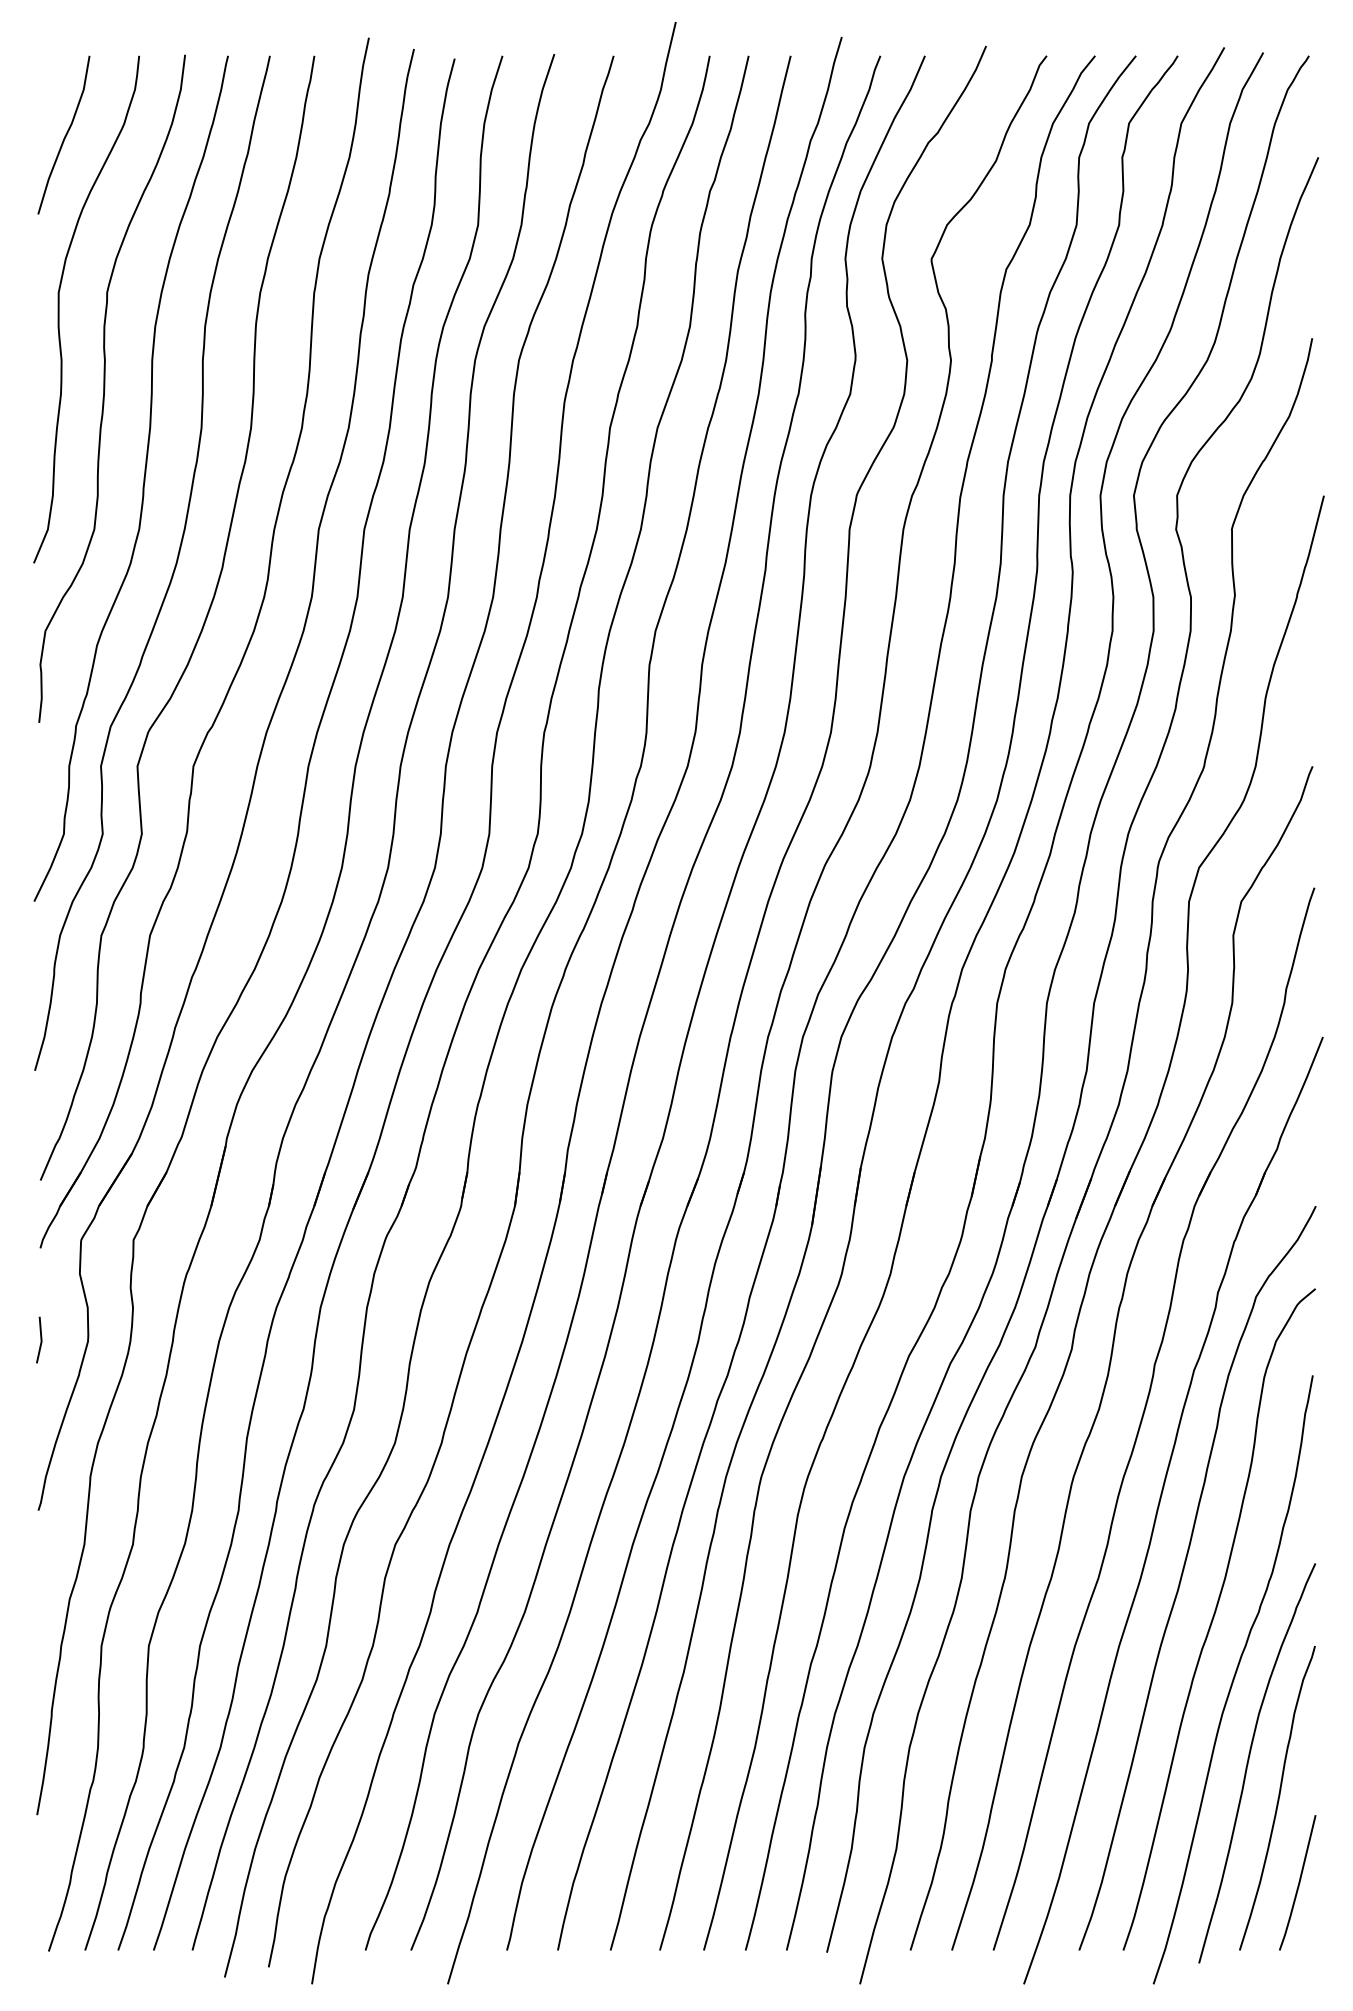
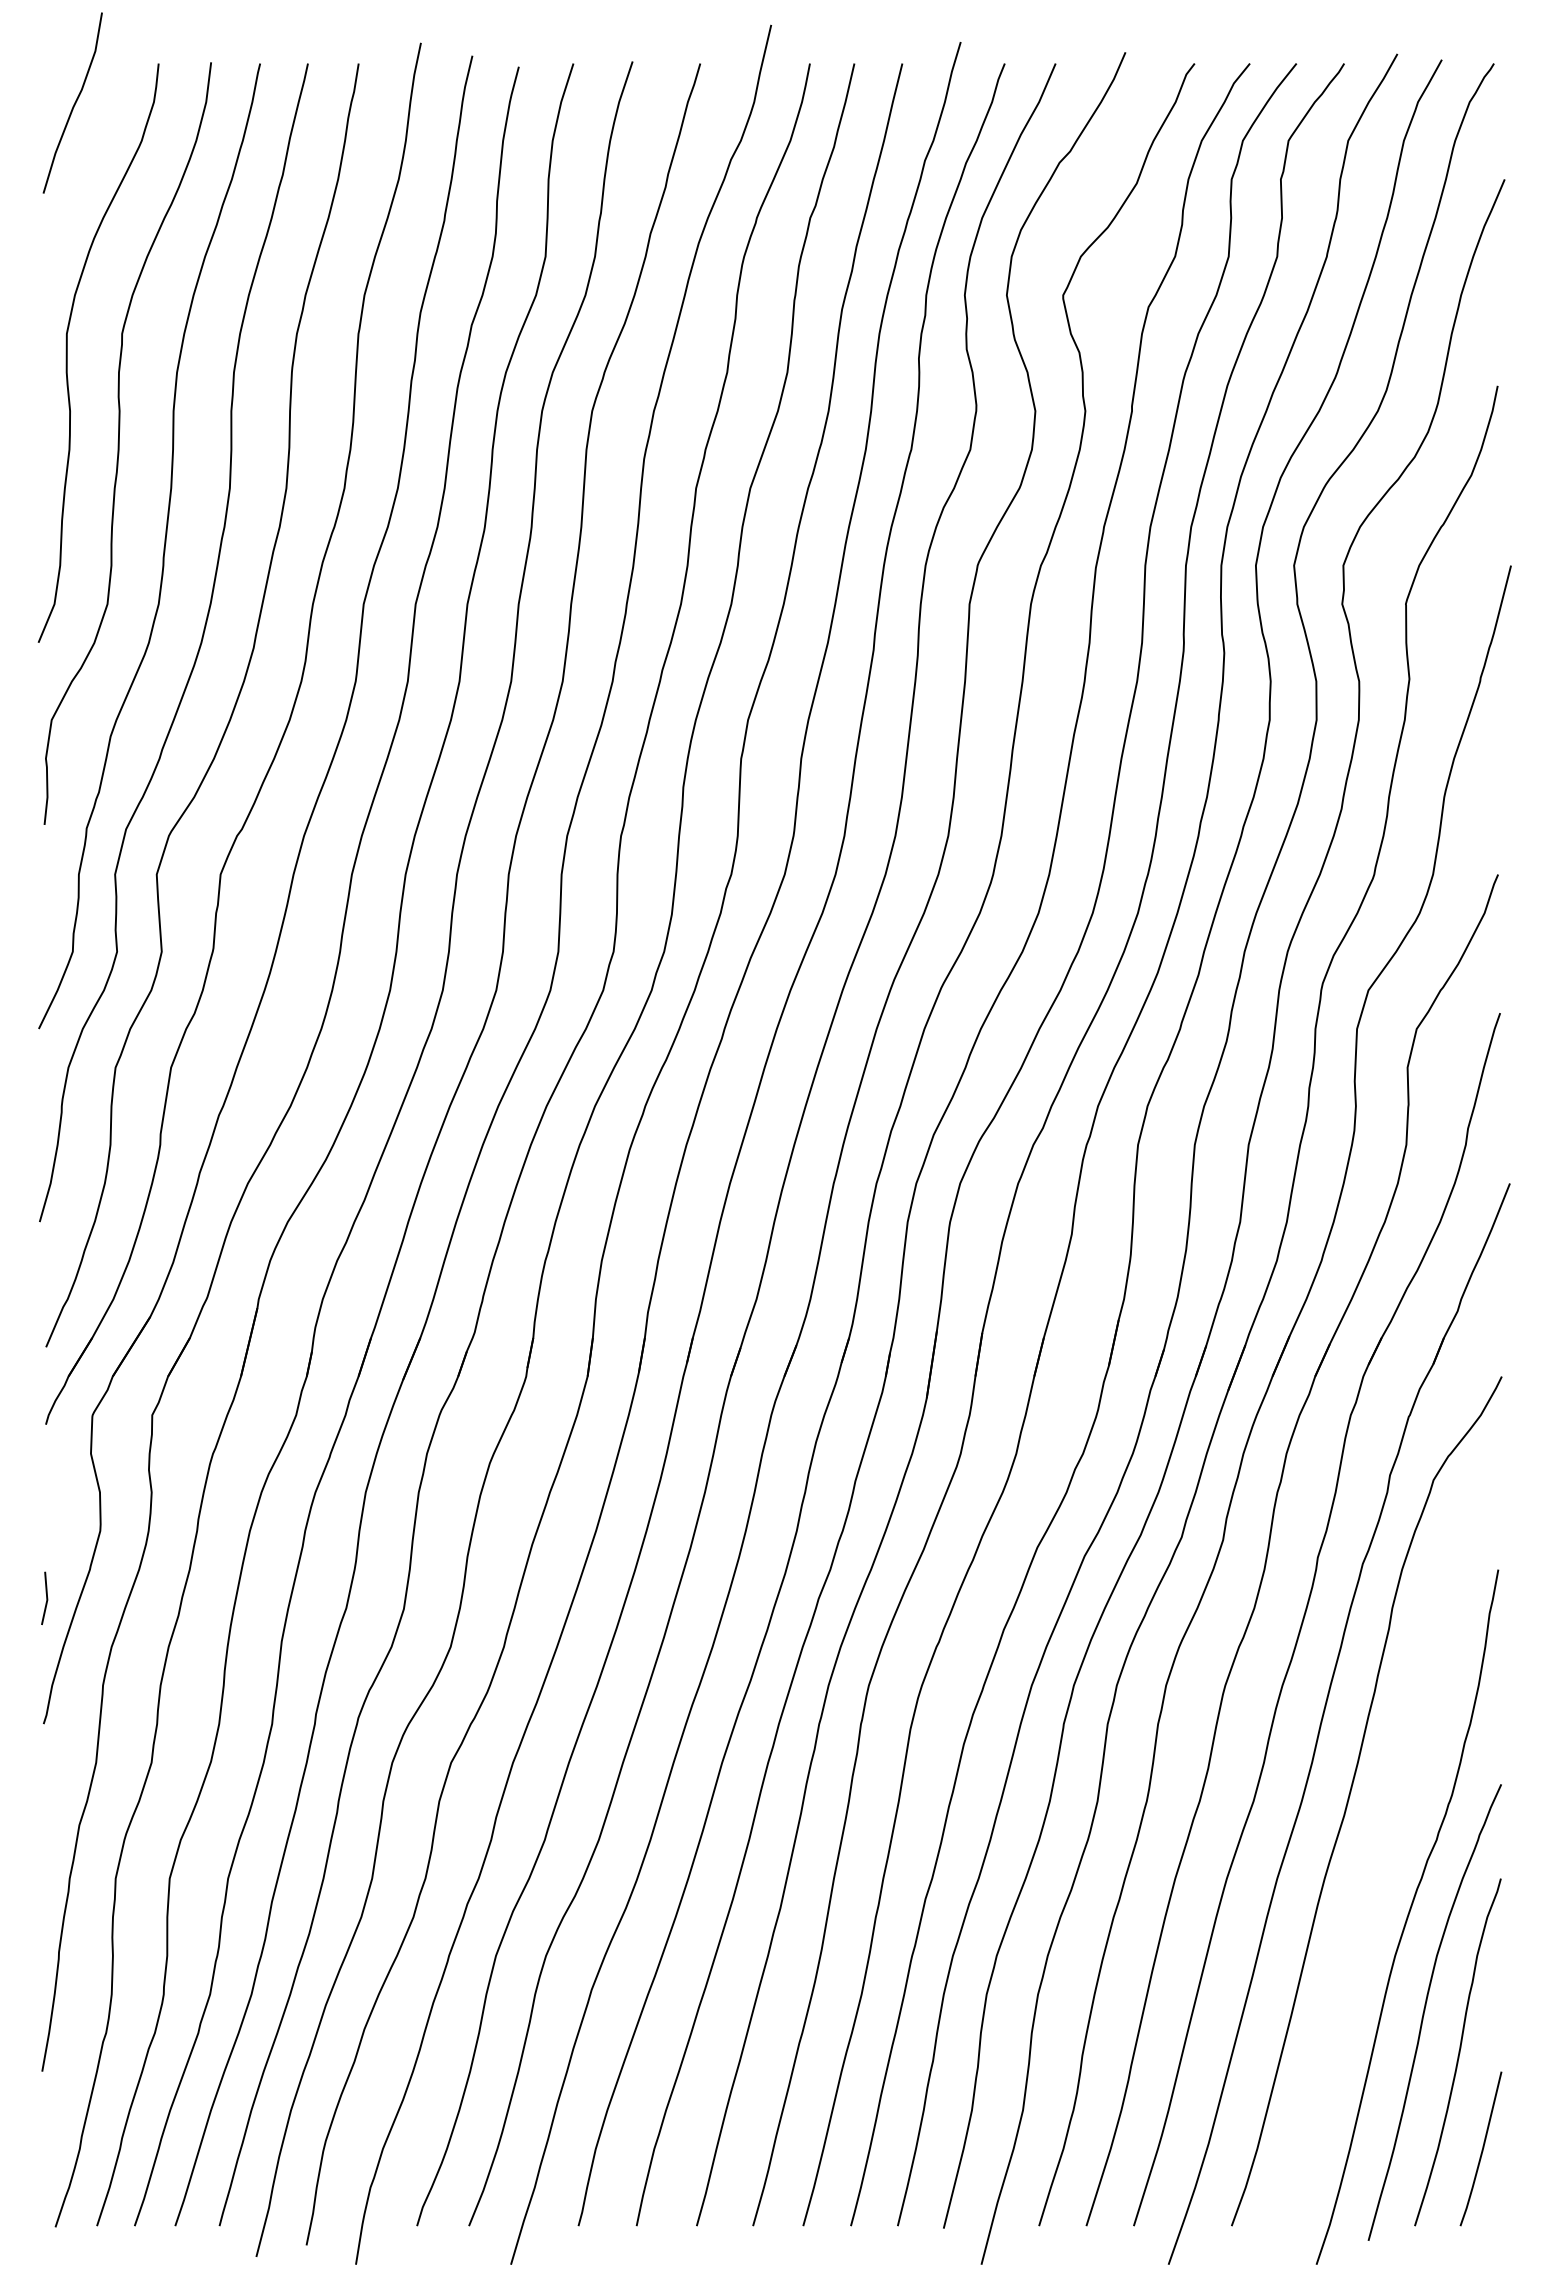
curve: (65, 134) -> (74, 102), moved
line: (40, 1339) -> (46, 1597), moved
curve: (1213, 1618) -> (1385, 1847), removed

